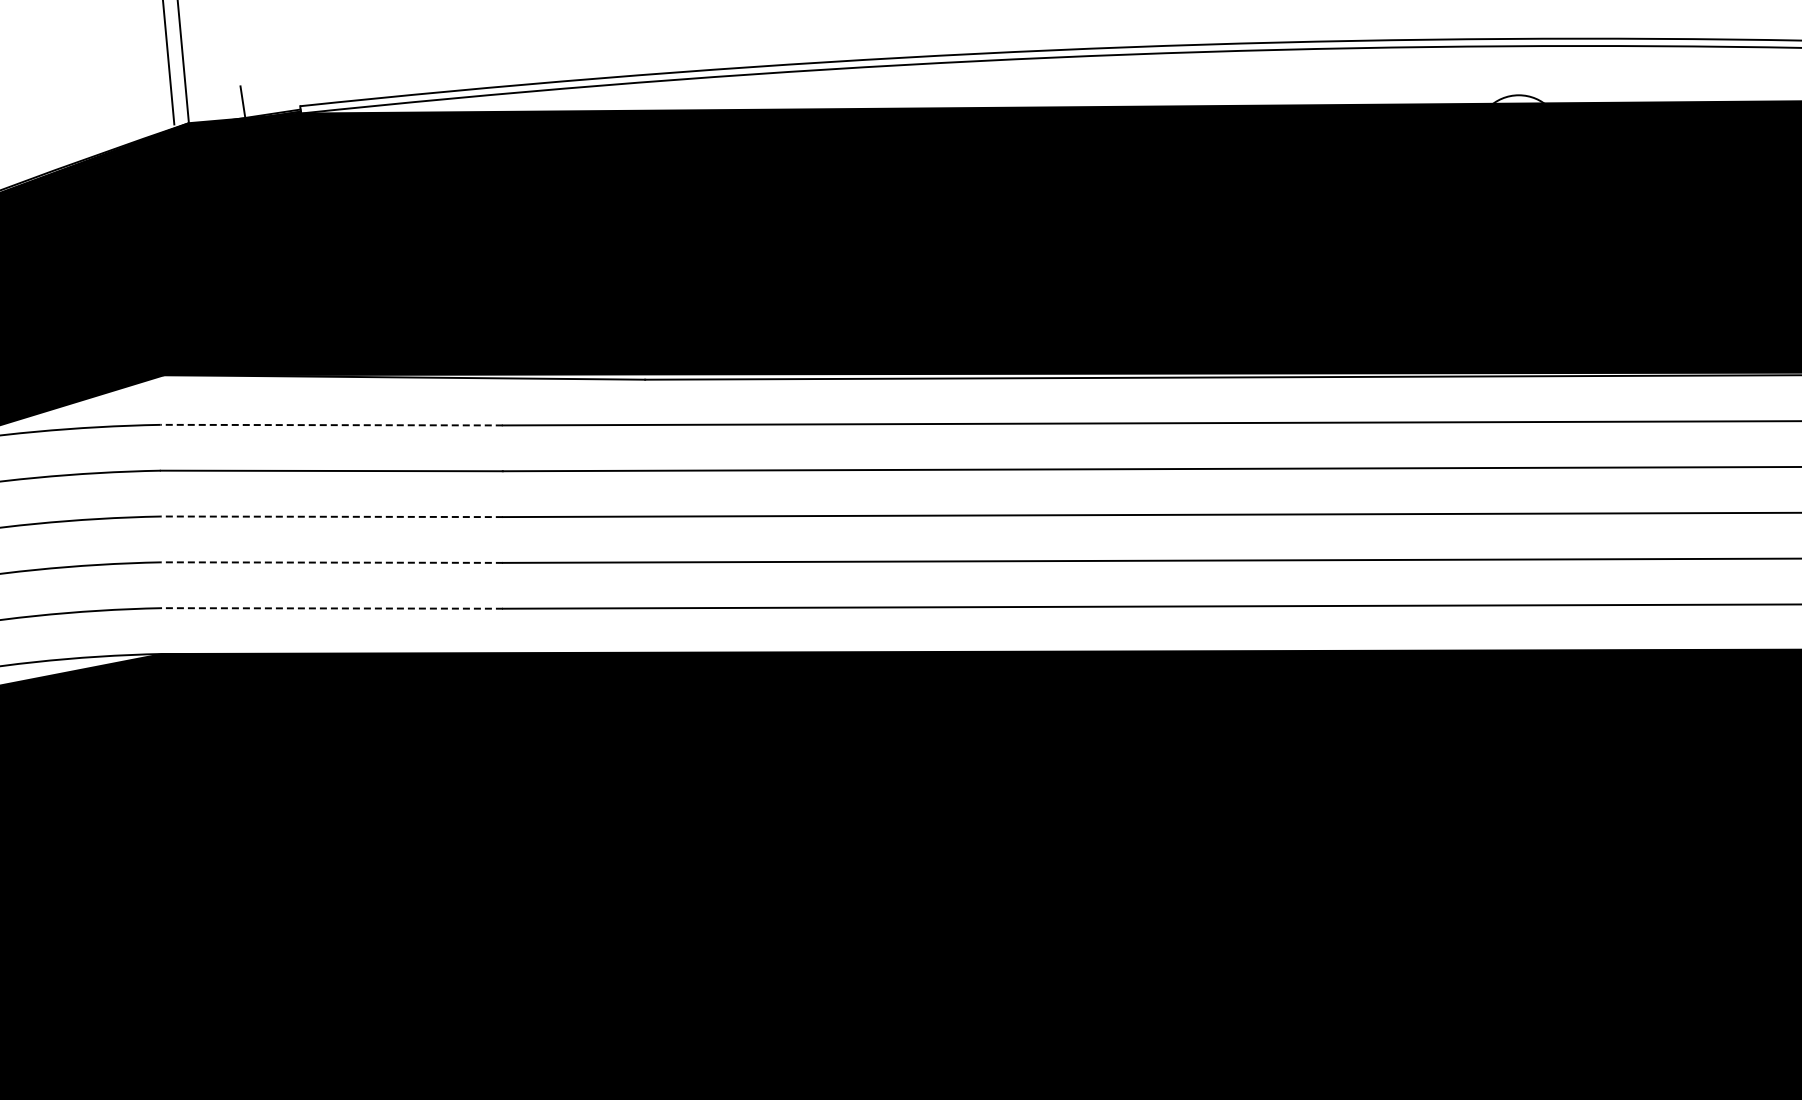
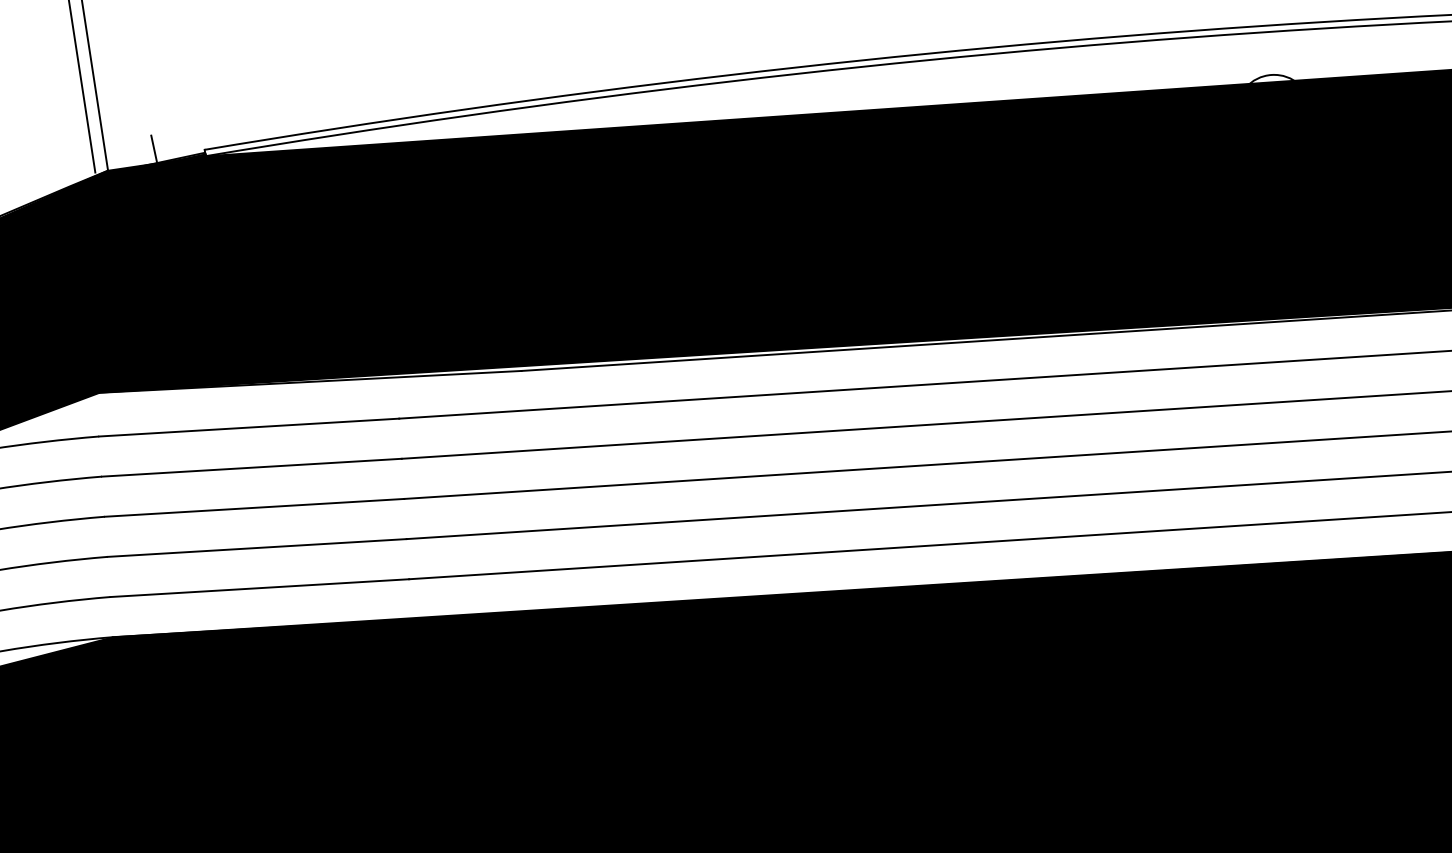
line: (331, 425) -> (249, 427), dashed -> solid
line: (332, 516) -> (254, 507), dashed -> solid
line: (332, 562) -> (257, 547), dashed -> solid
line: (331, 608) -> (258, 588), dashed -> solid

